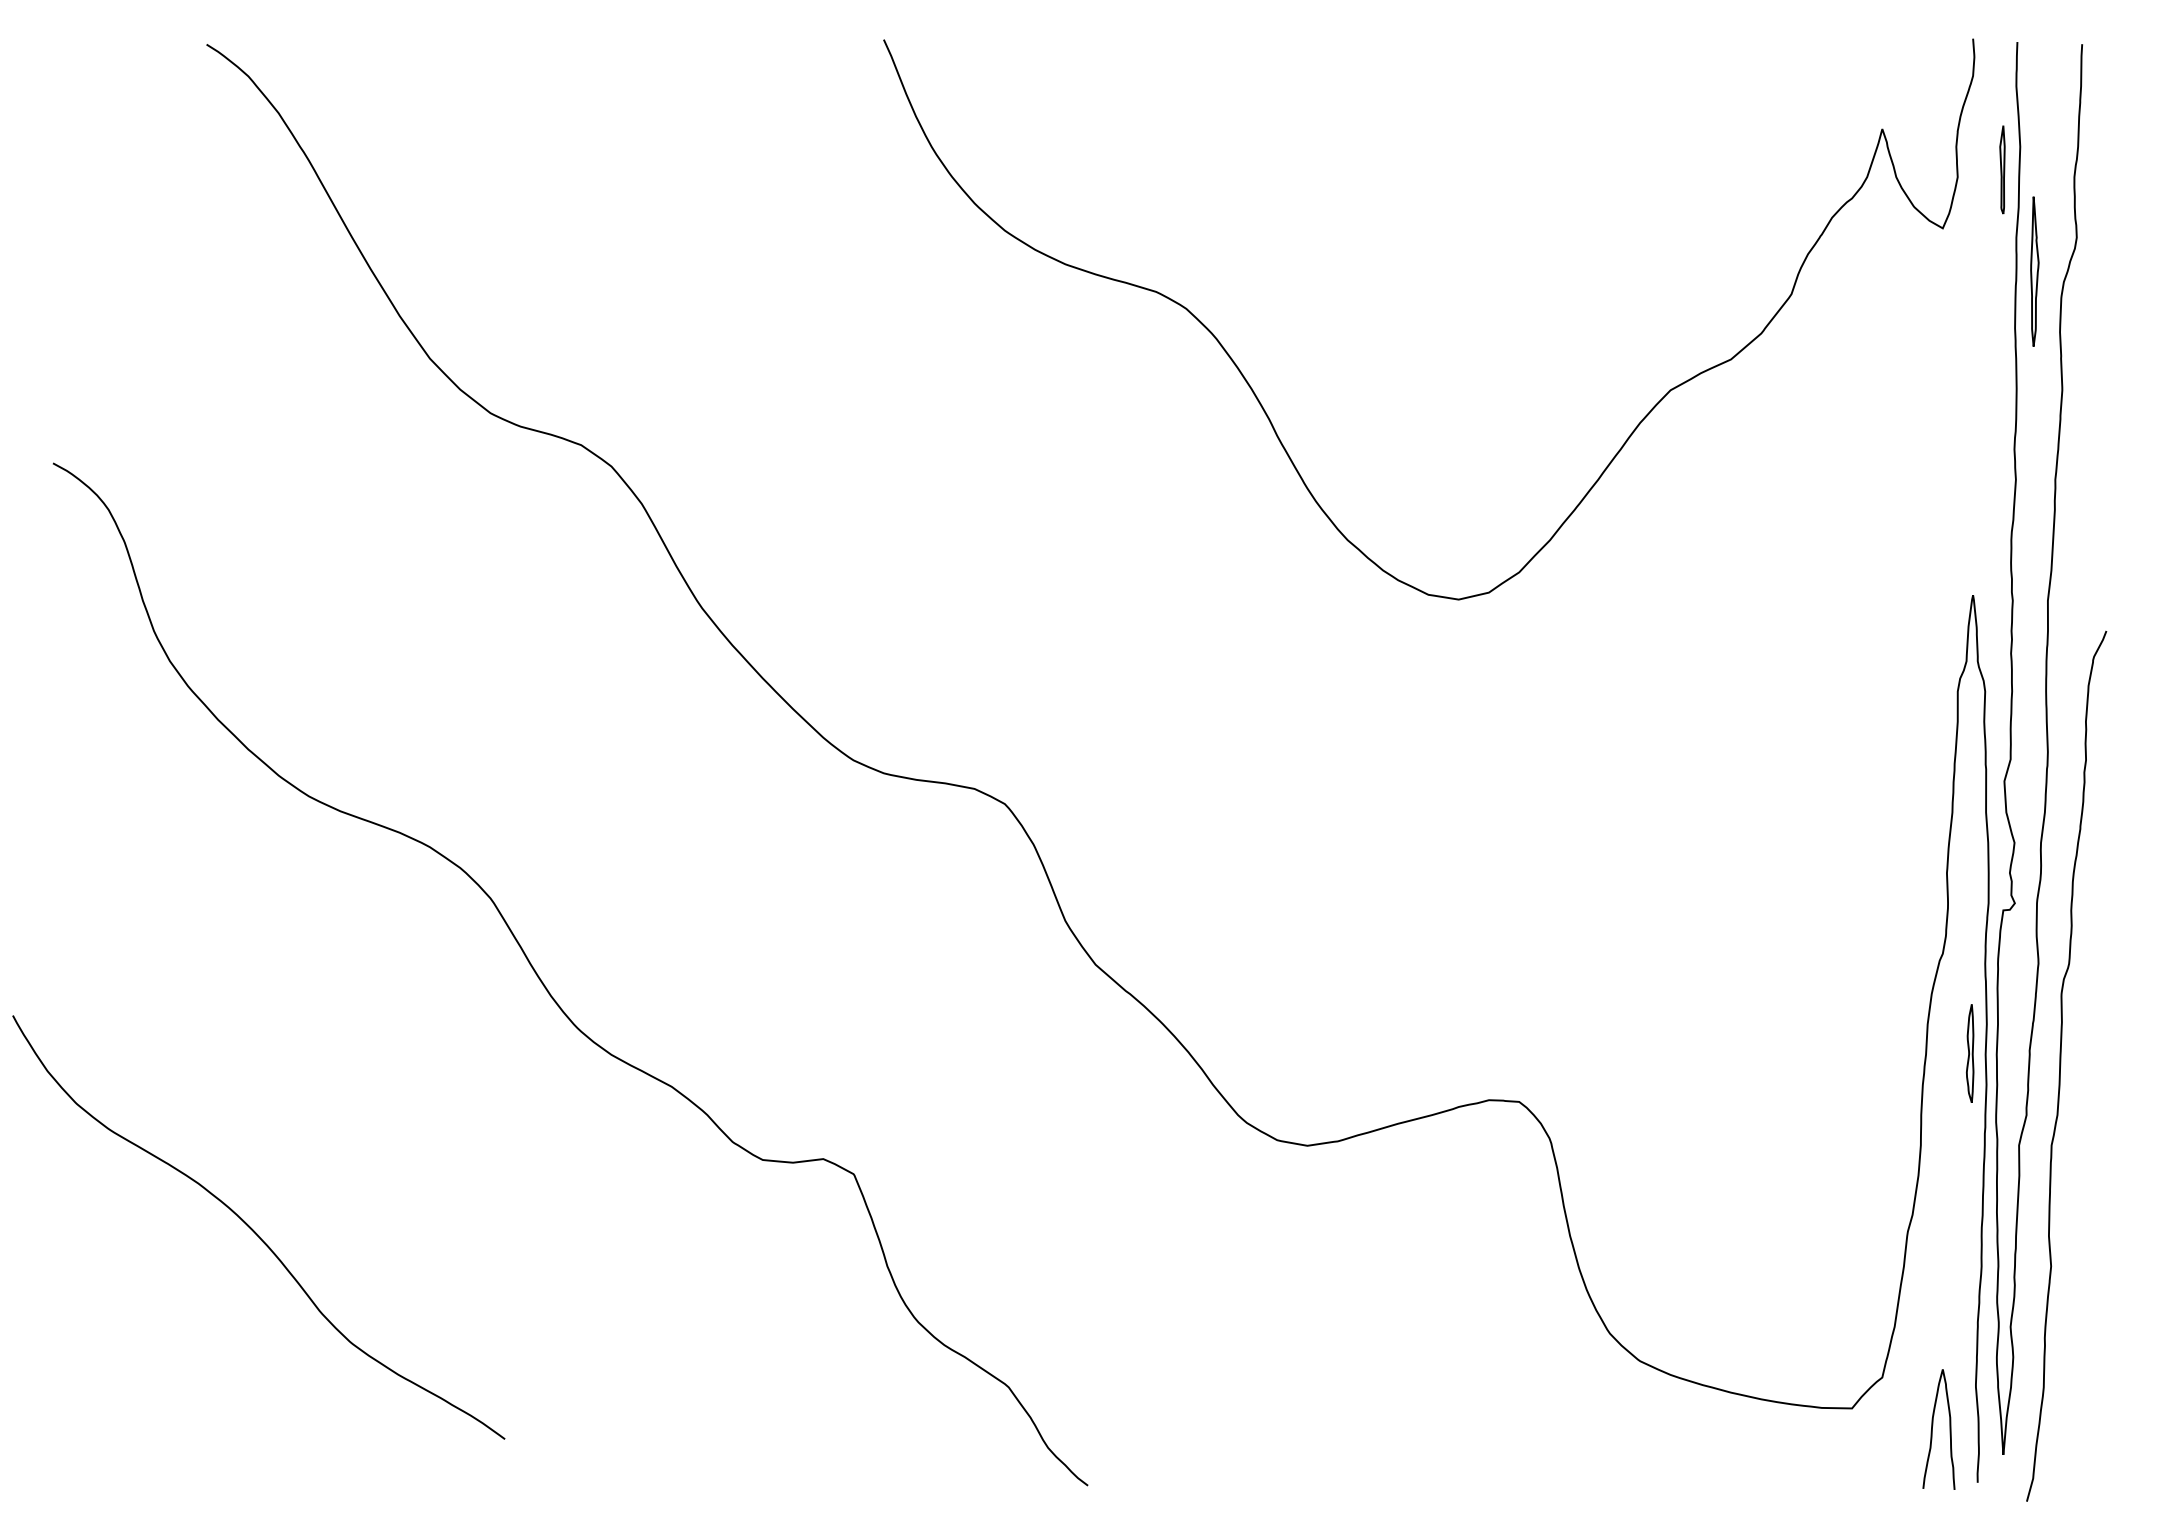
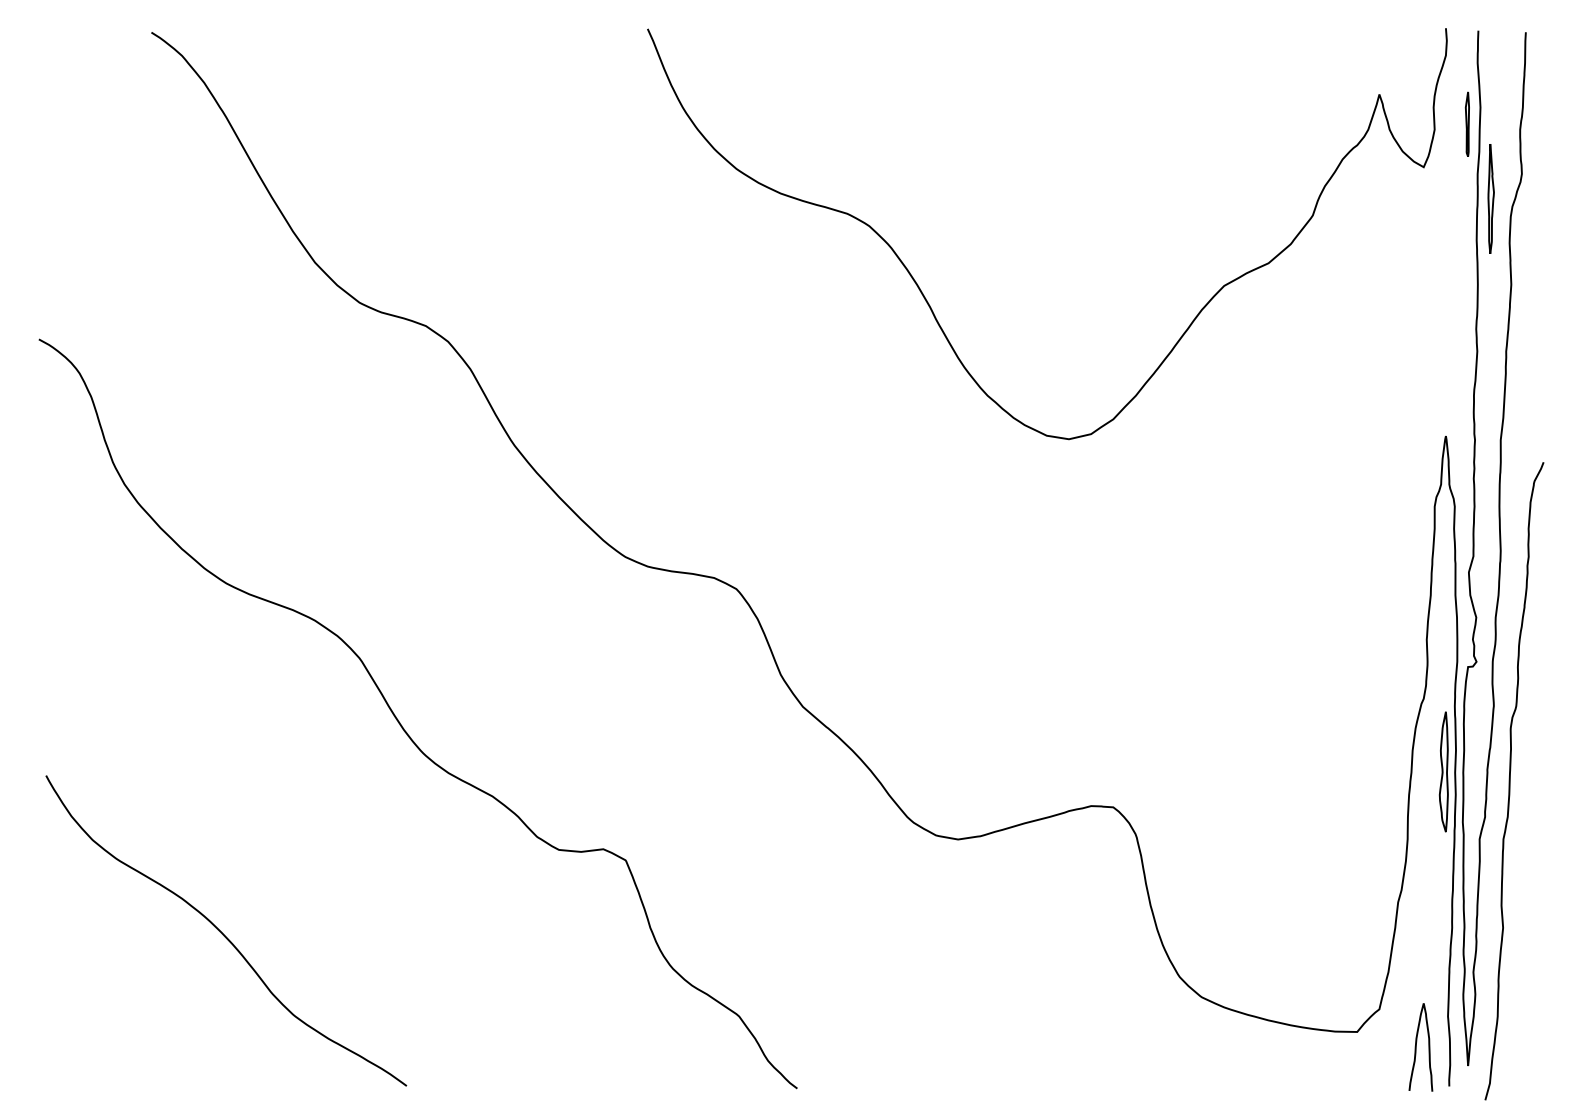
part: (1969, 1053) -> (1443, 771), size x1.67
curve: (254, 1230) -> (223, 933), moved

